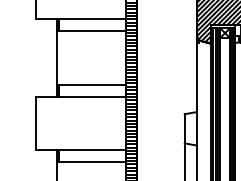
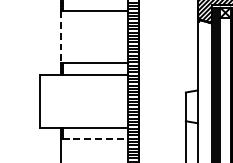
line: (57, 58) -> (60, 37), solid -> dashed
line: (93, 161) -> (96, 139), solid -> dashed

